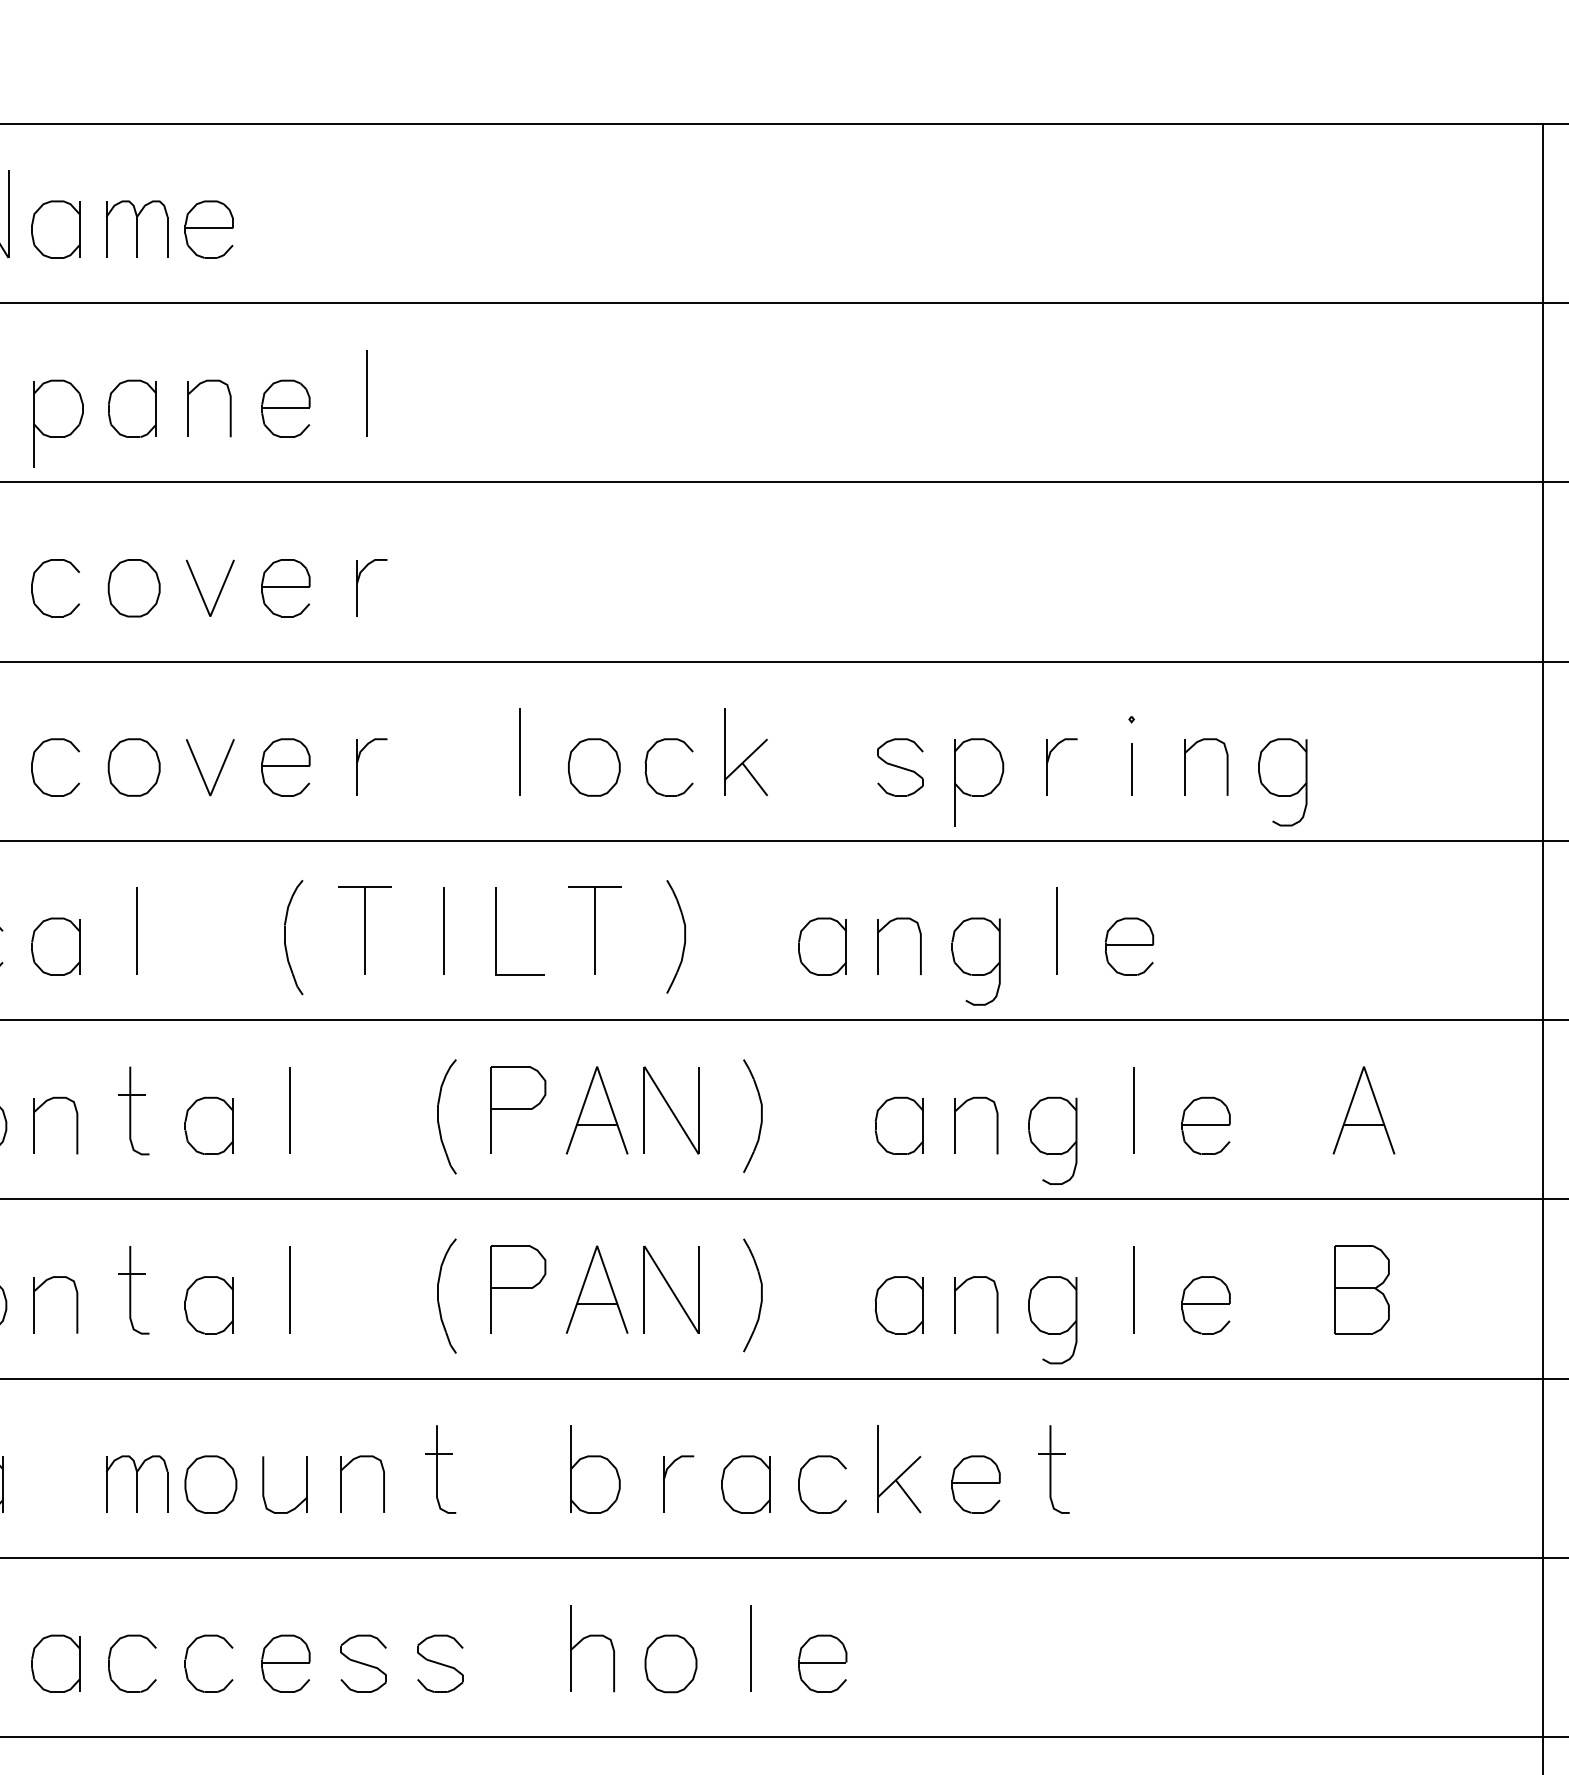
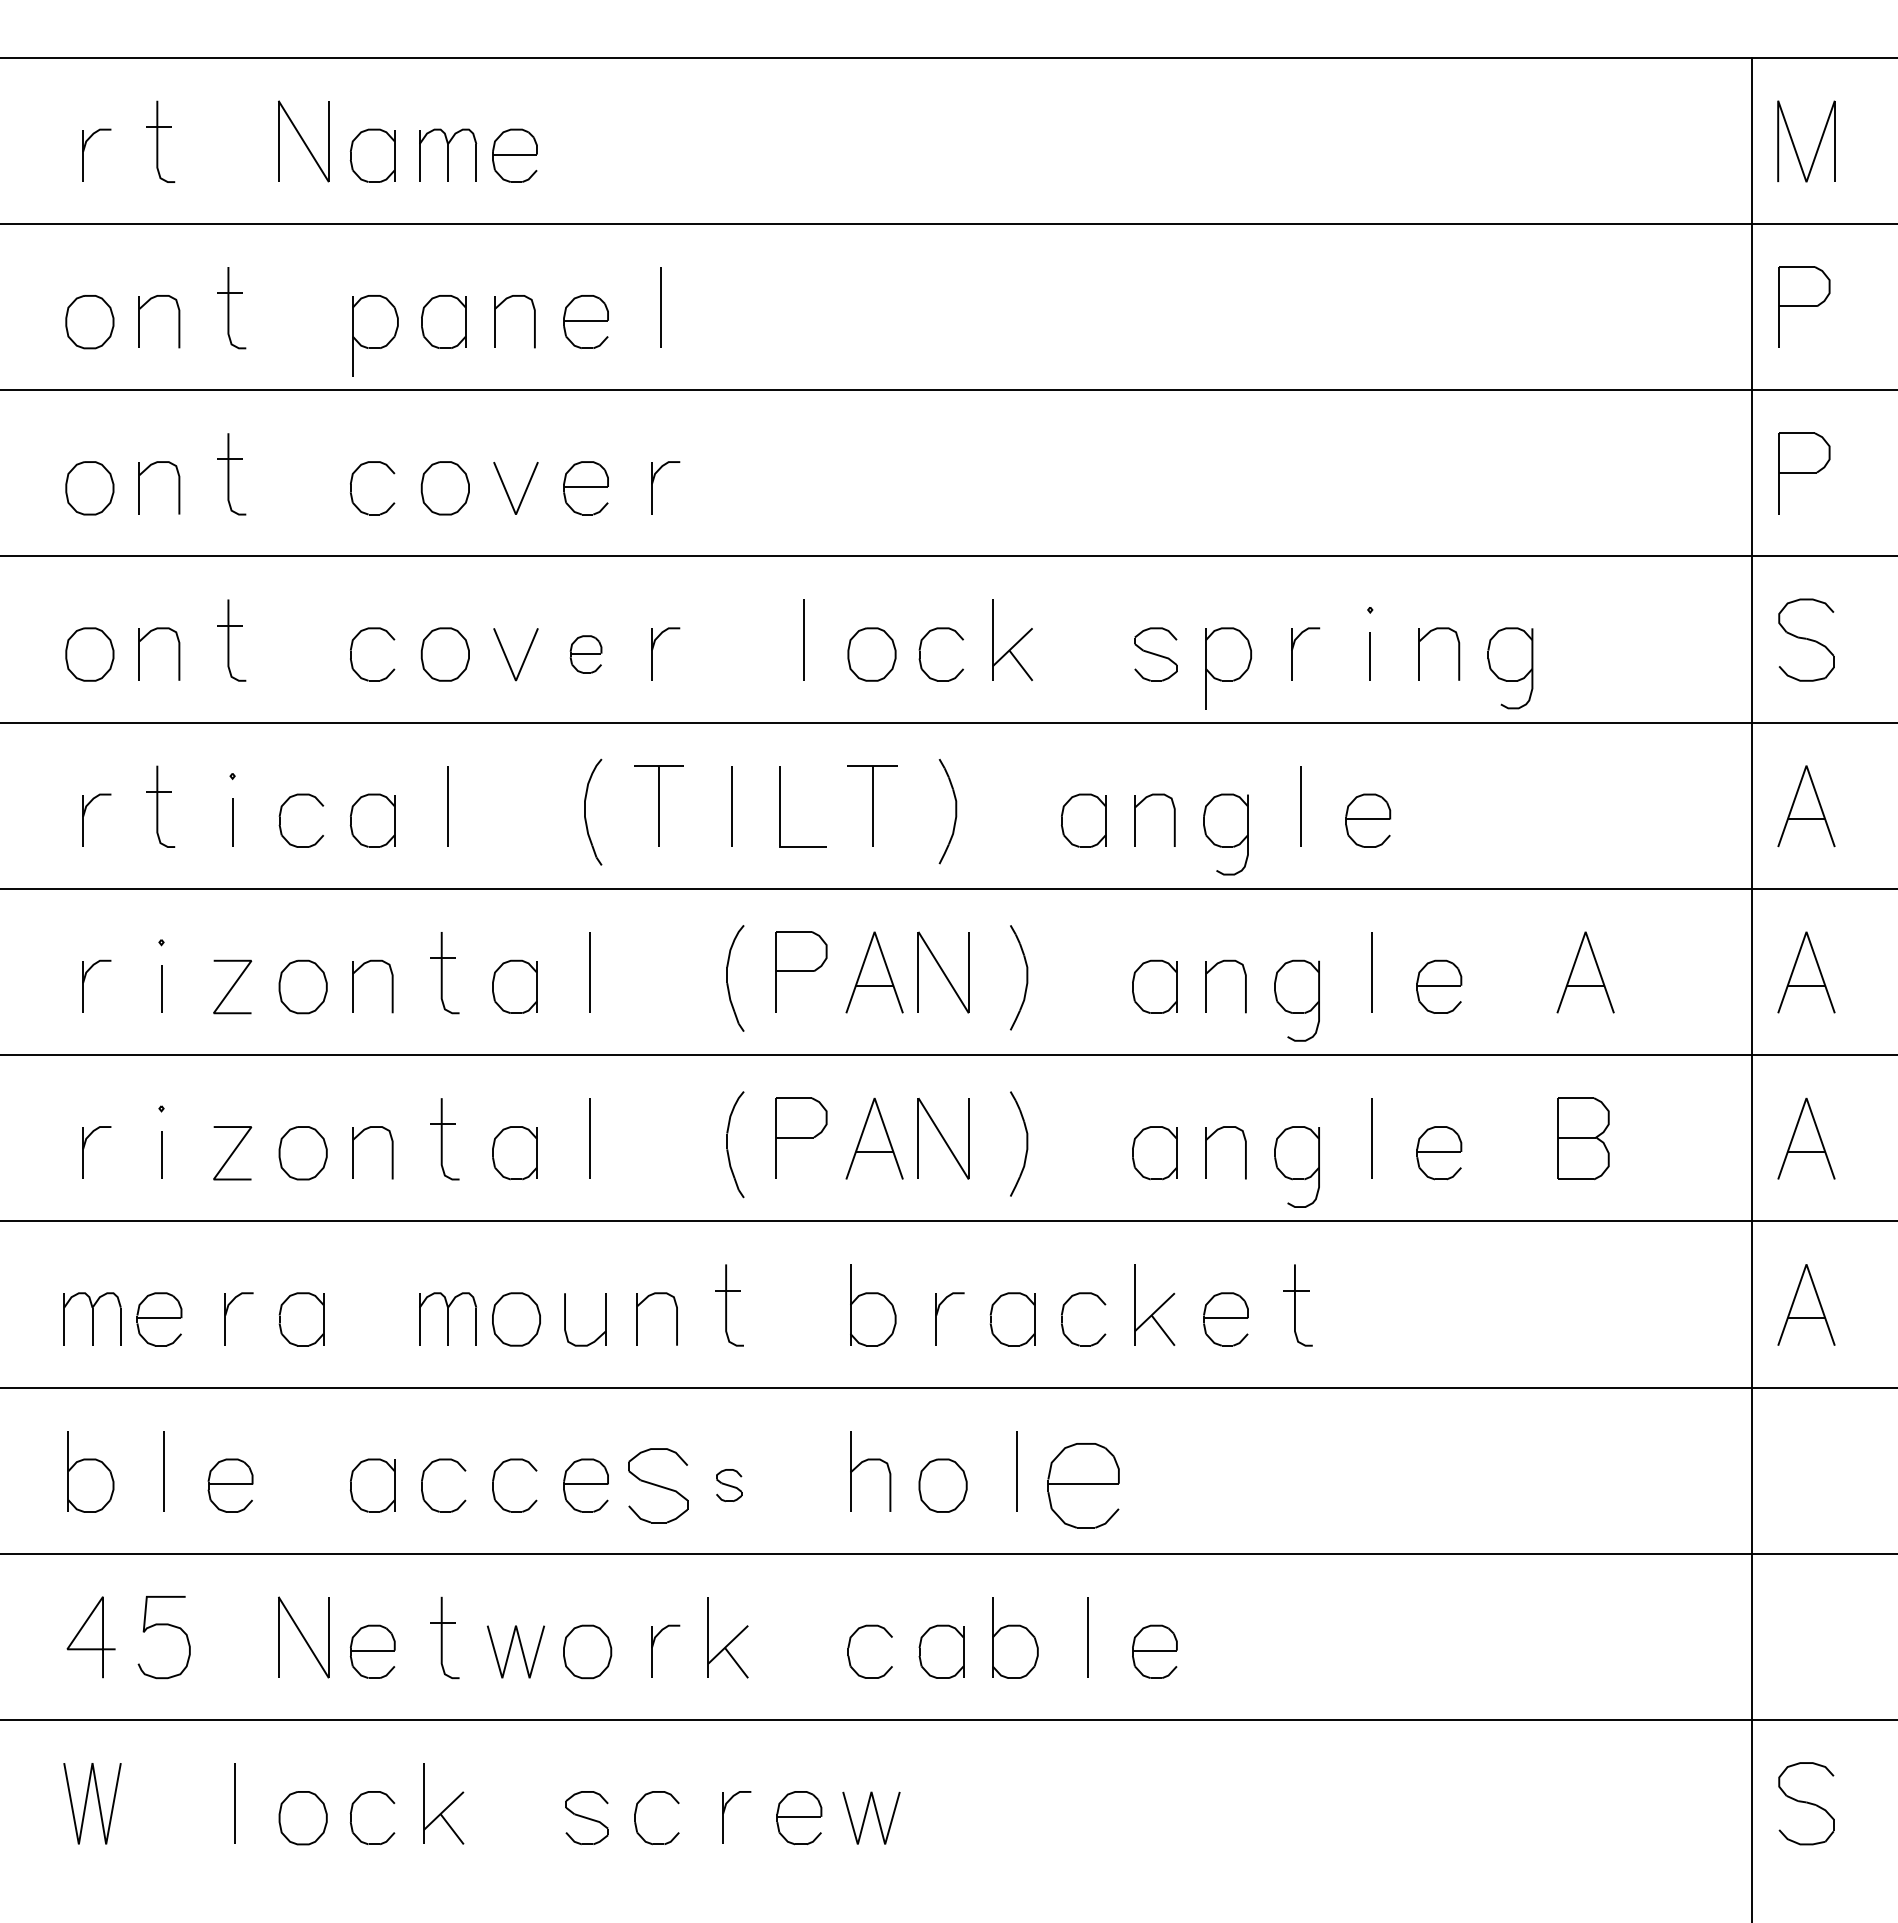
part: (285, 767) -> (585, 654), size x0.7
part: (362, 1663) -> (657, 1485), size x1.4
part: (439, 1663) -> (728, 1485), size x0.6
part: (822, 1663) -> (1083, 1485), size x1.6

